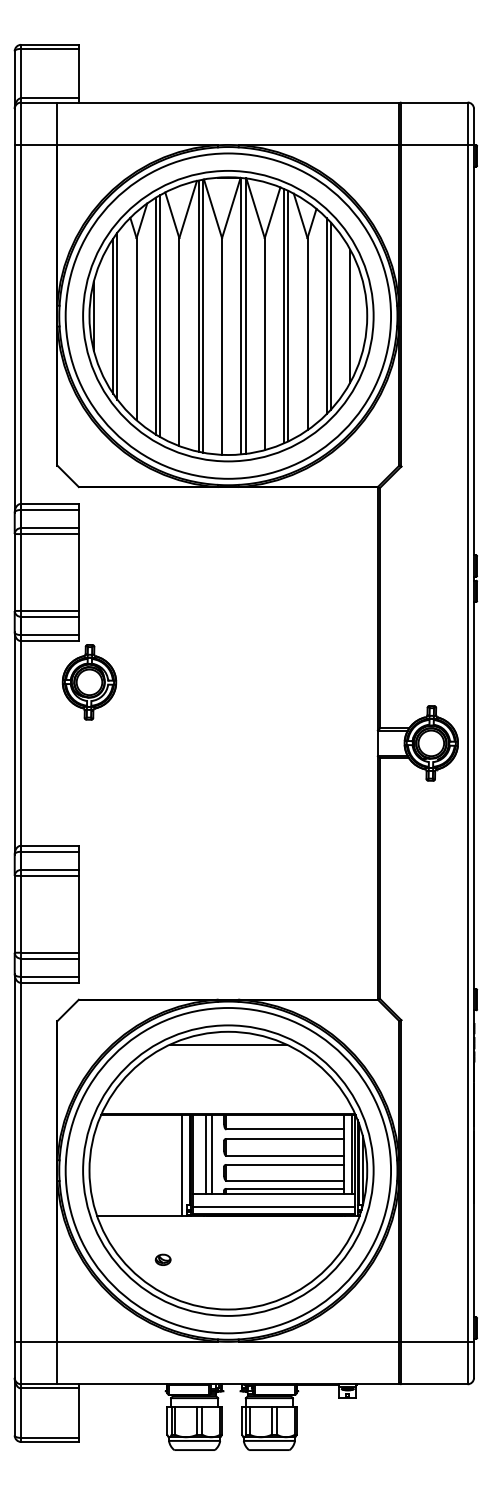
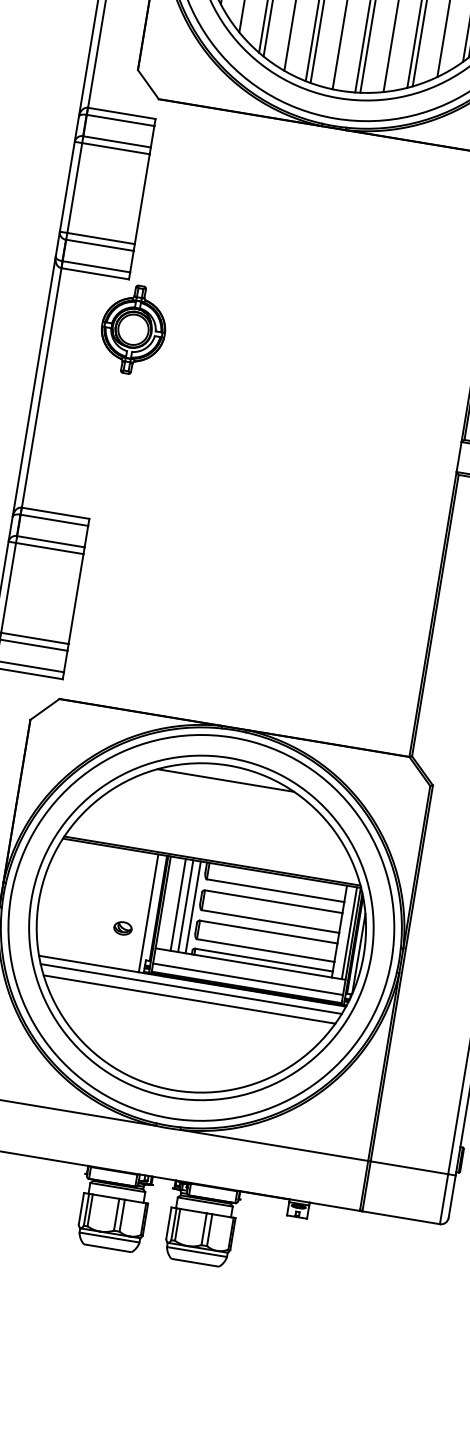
line: (218, 1154) -> (192, 907), added
line: (228, 1222) -> (191, 988), added
line: (228, 1231) -> (189, 999), added
part: (162, 1259) -> (122, 927), moved

